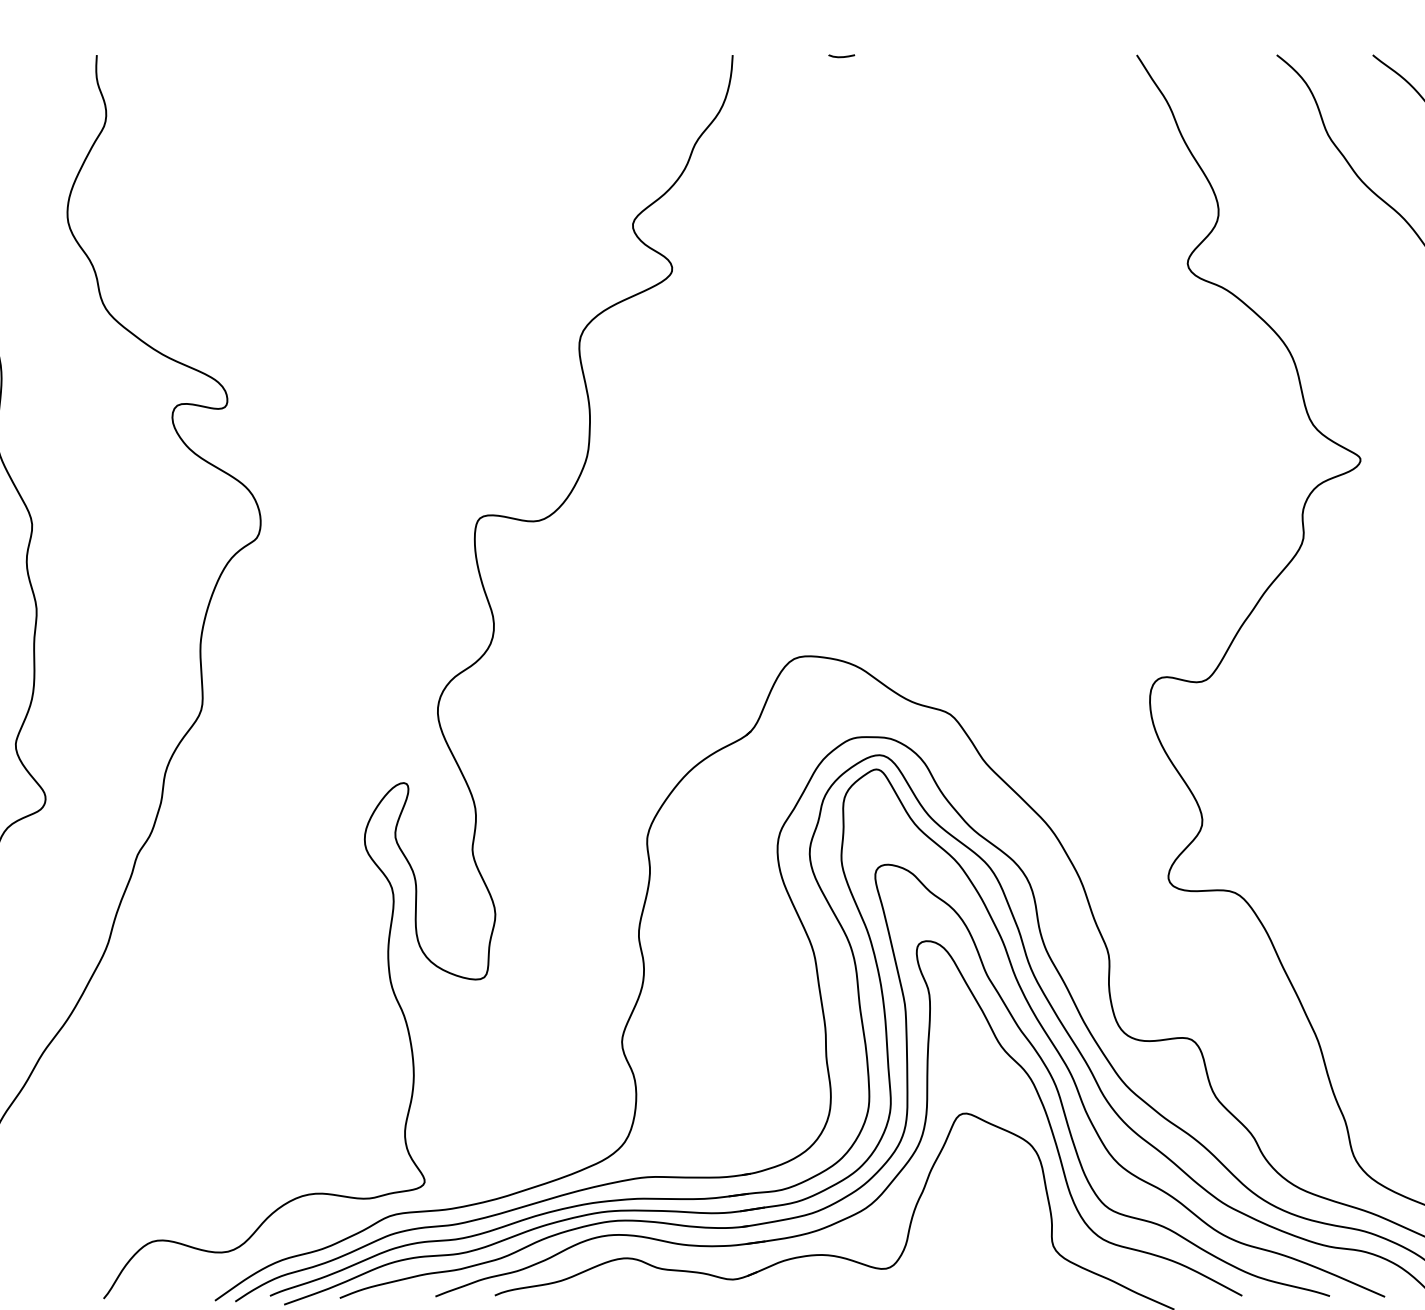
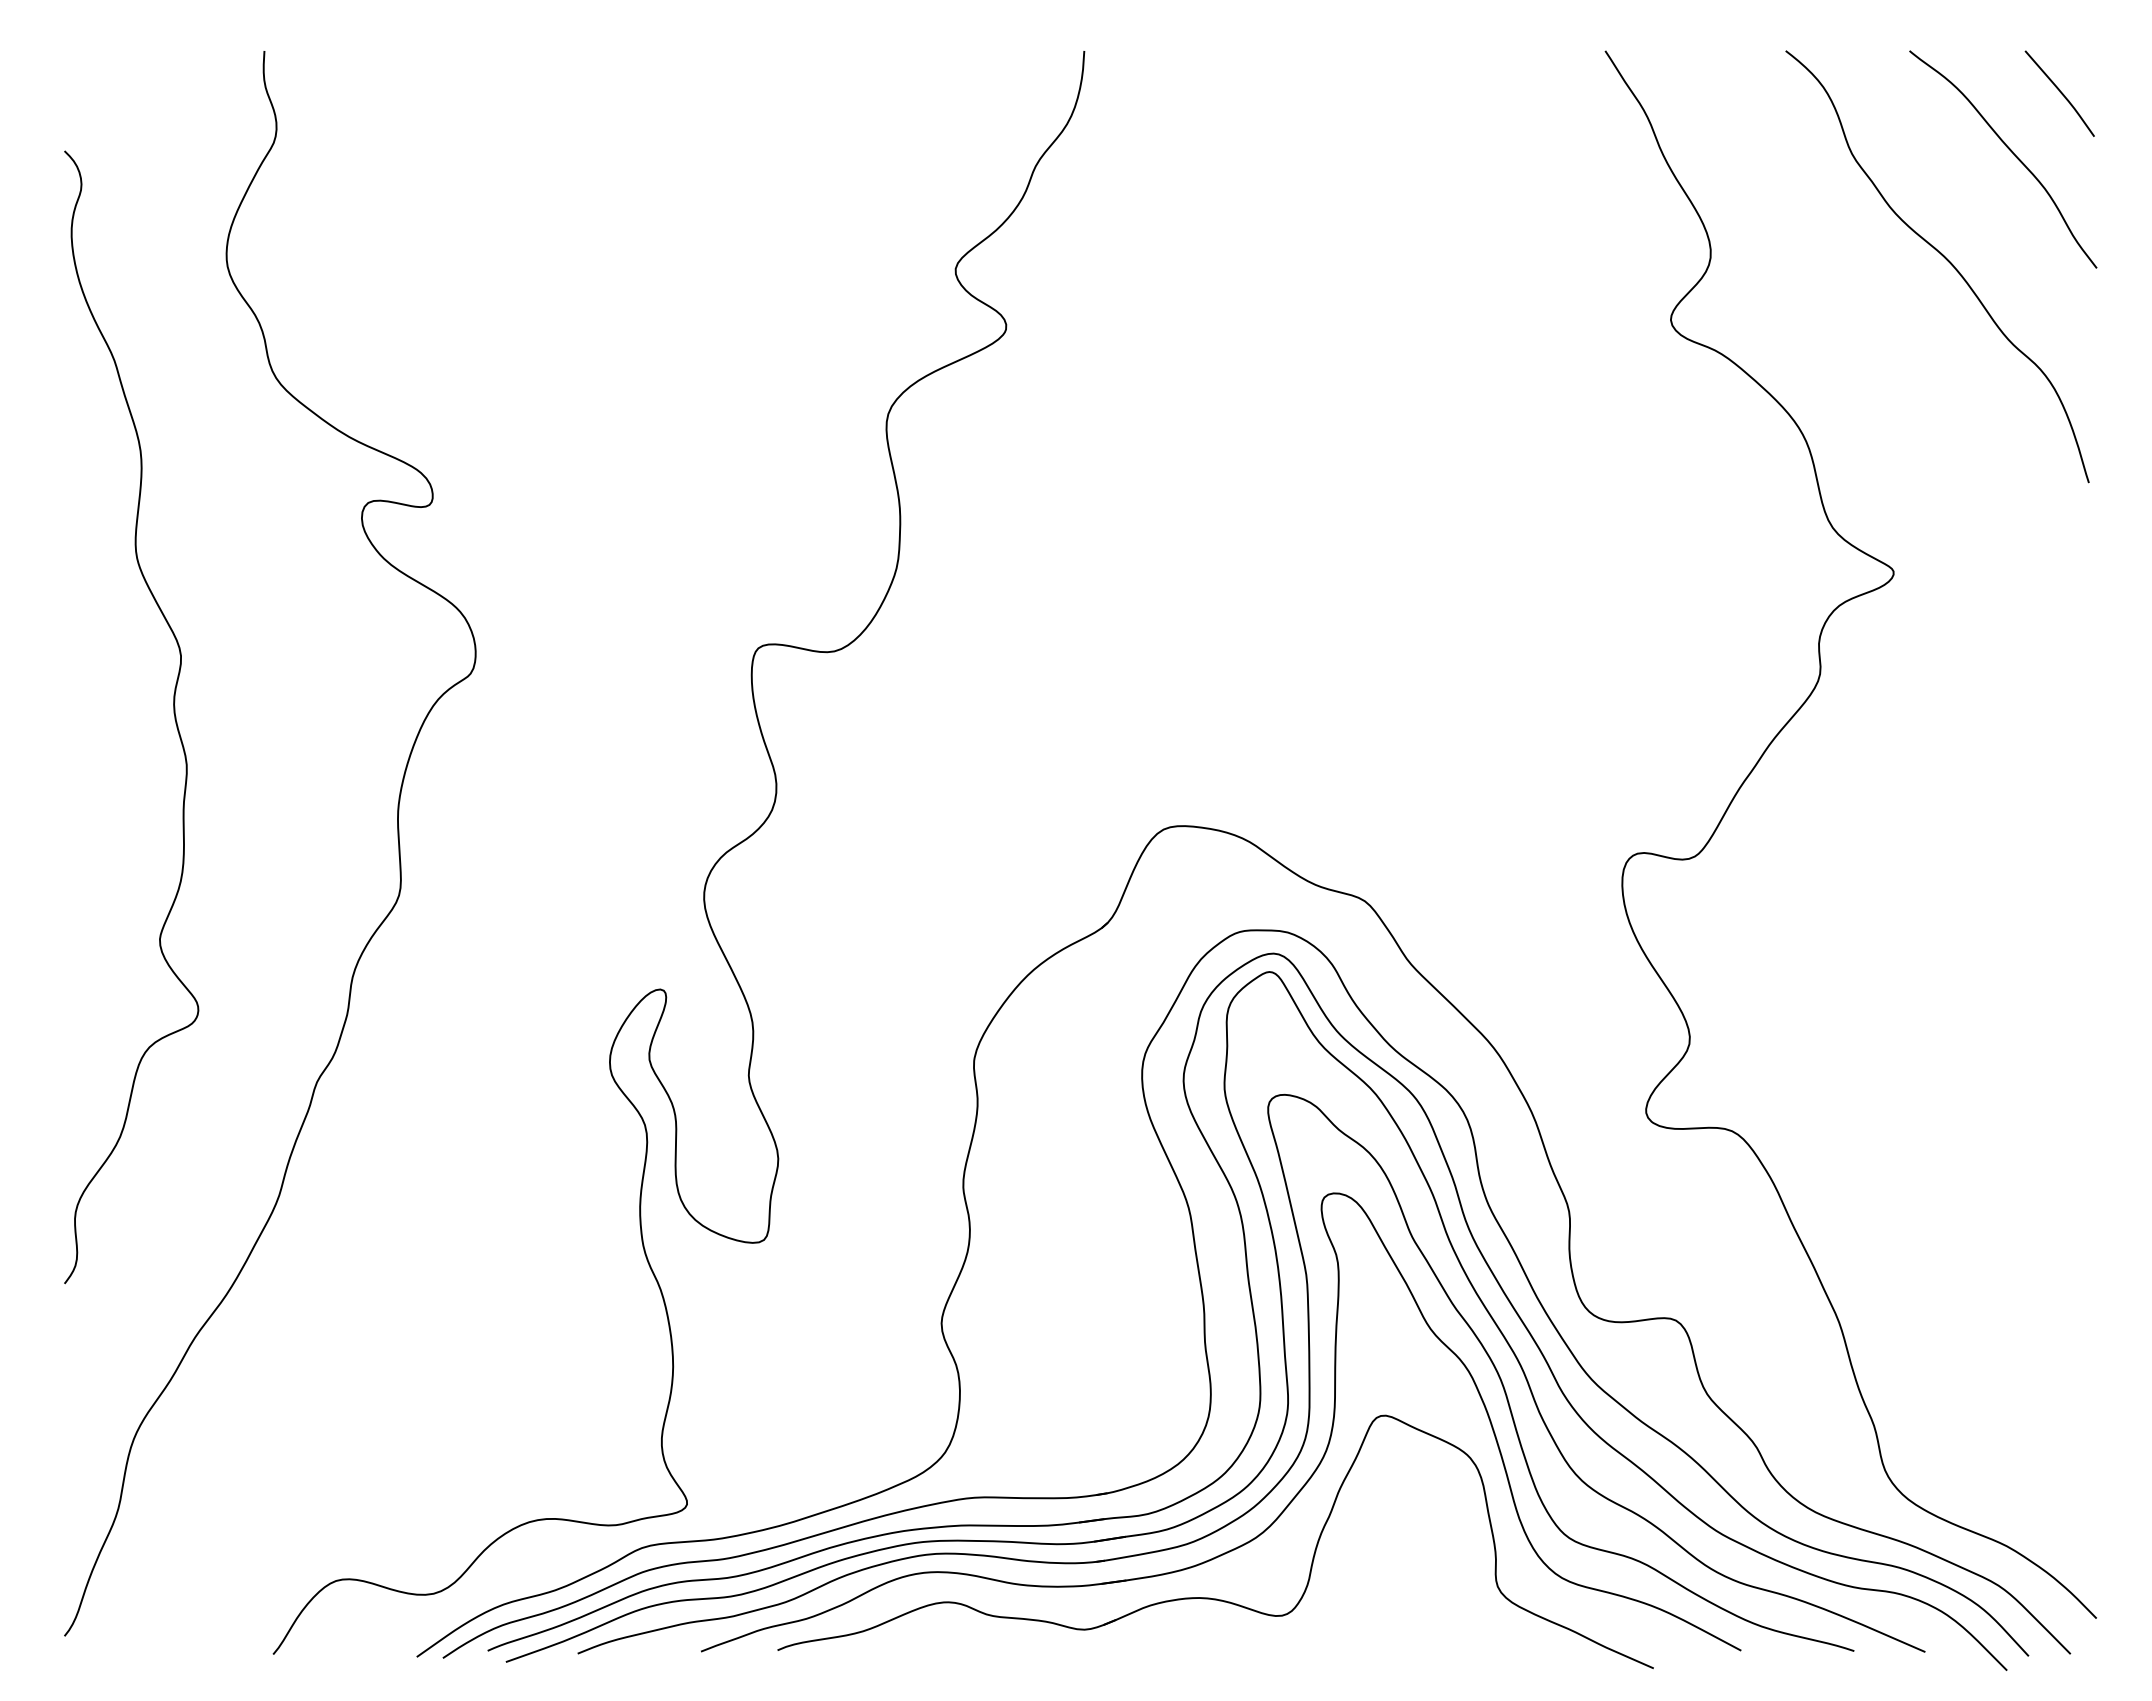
curve: (841, 56) -> (1224, 52), removed

